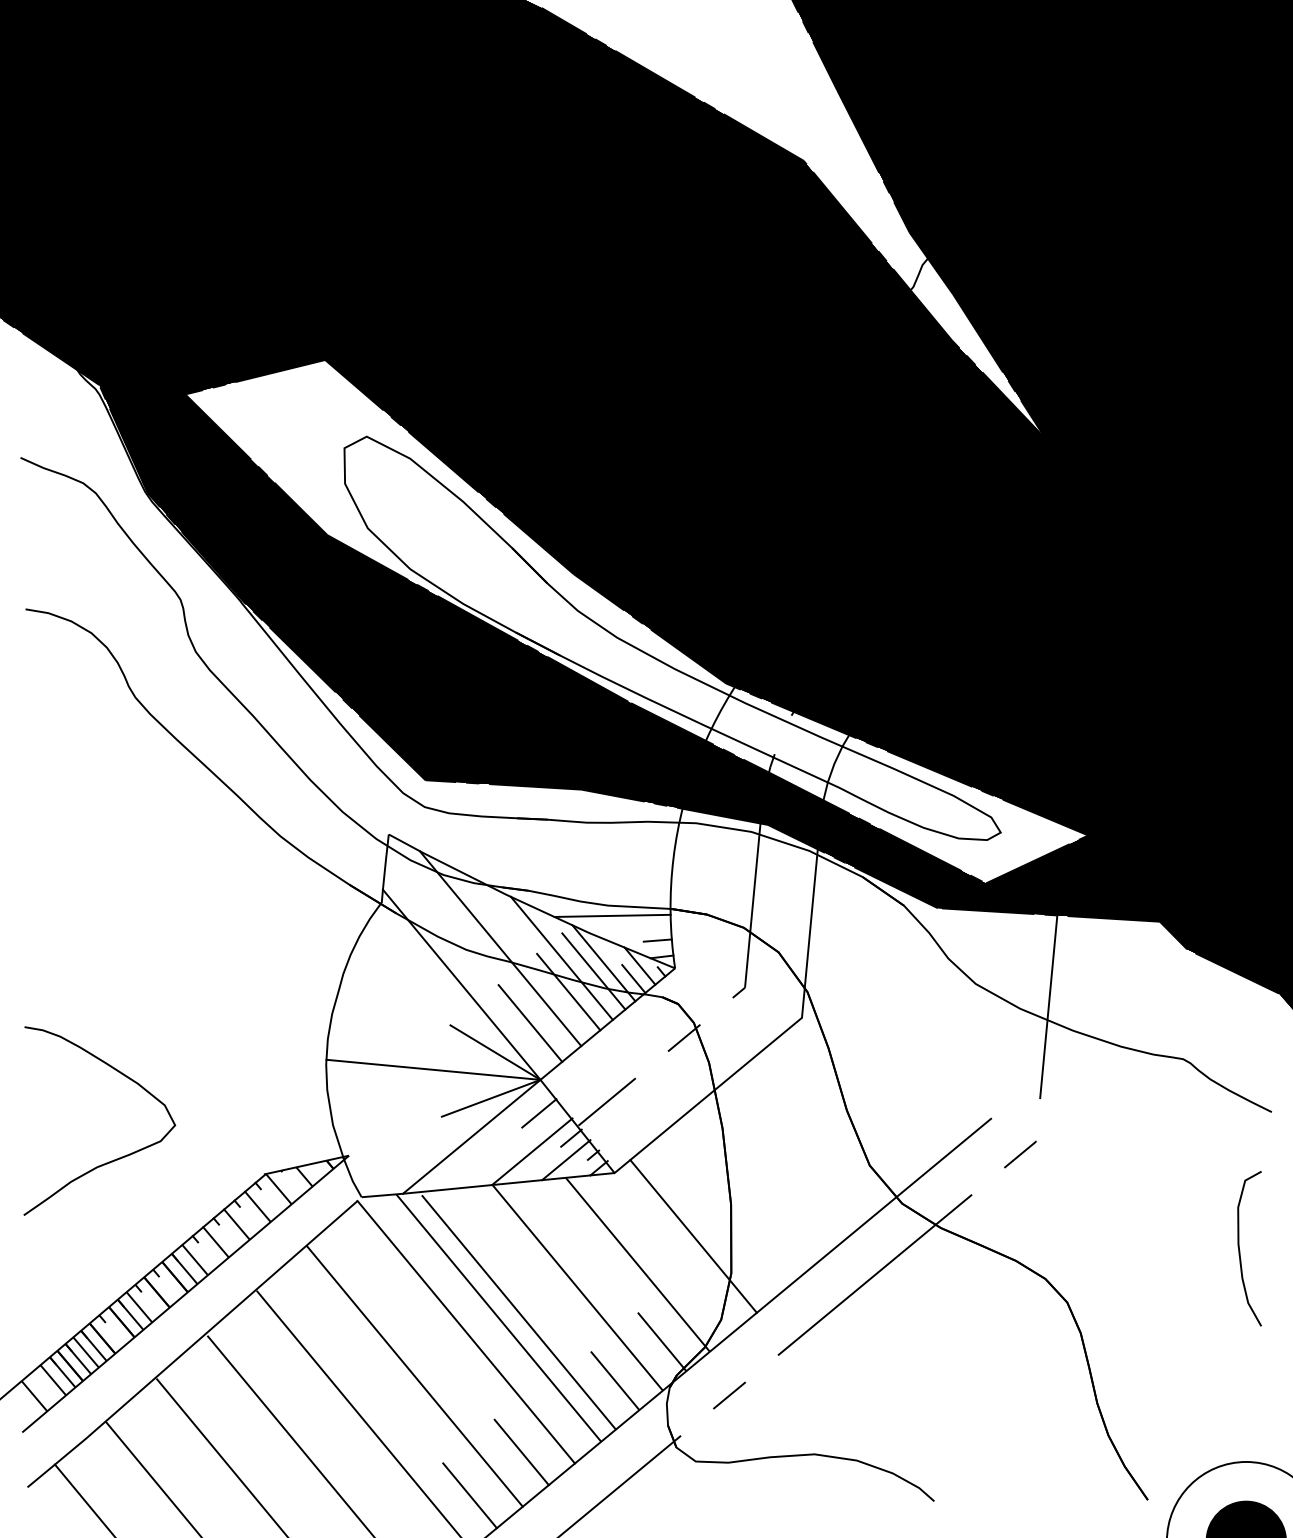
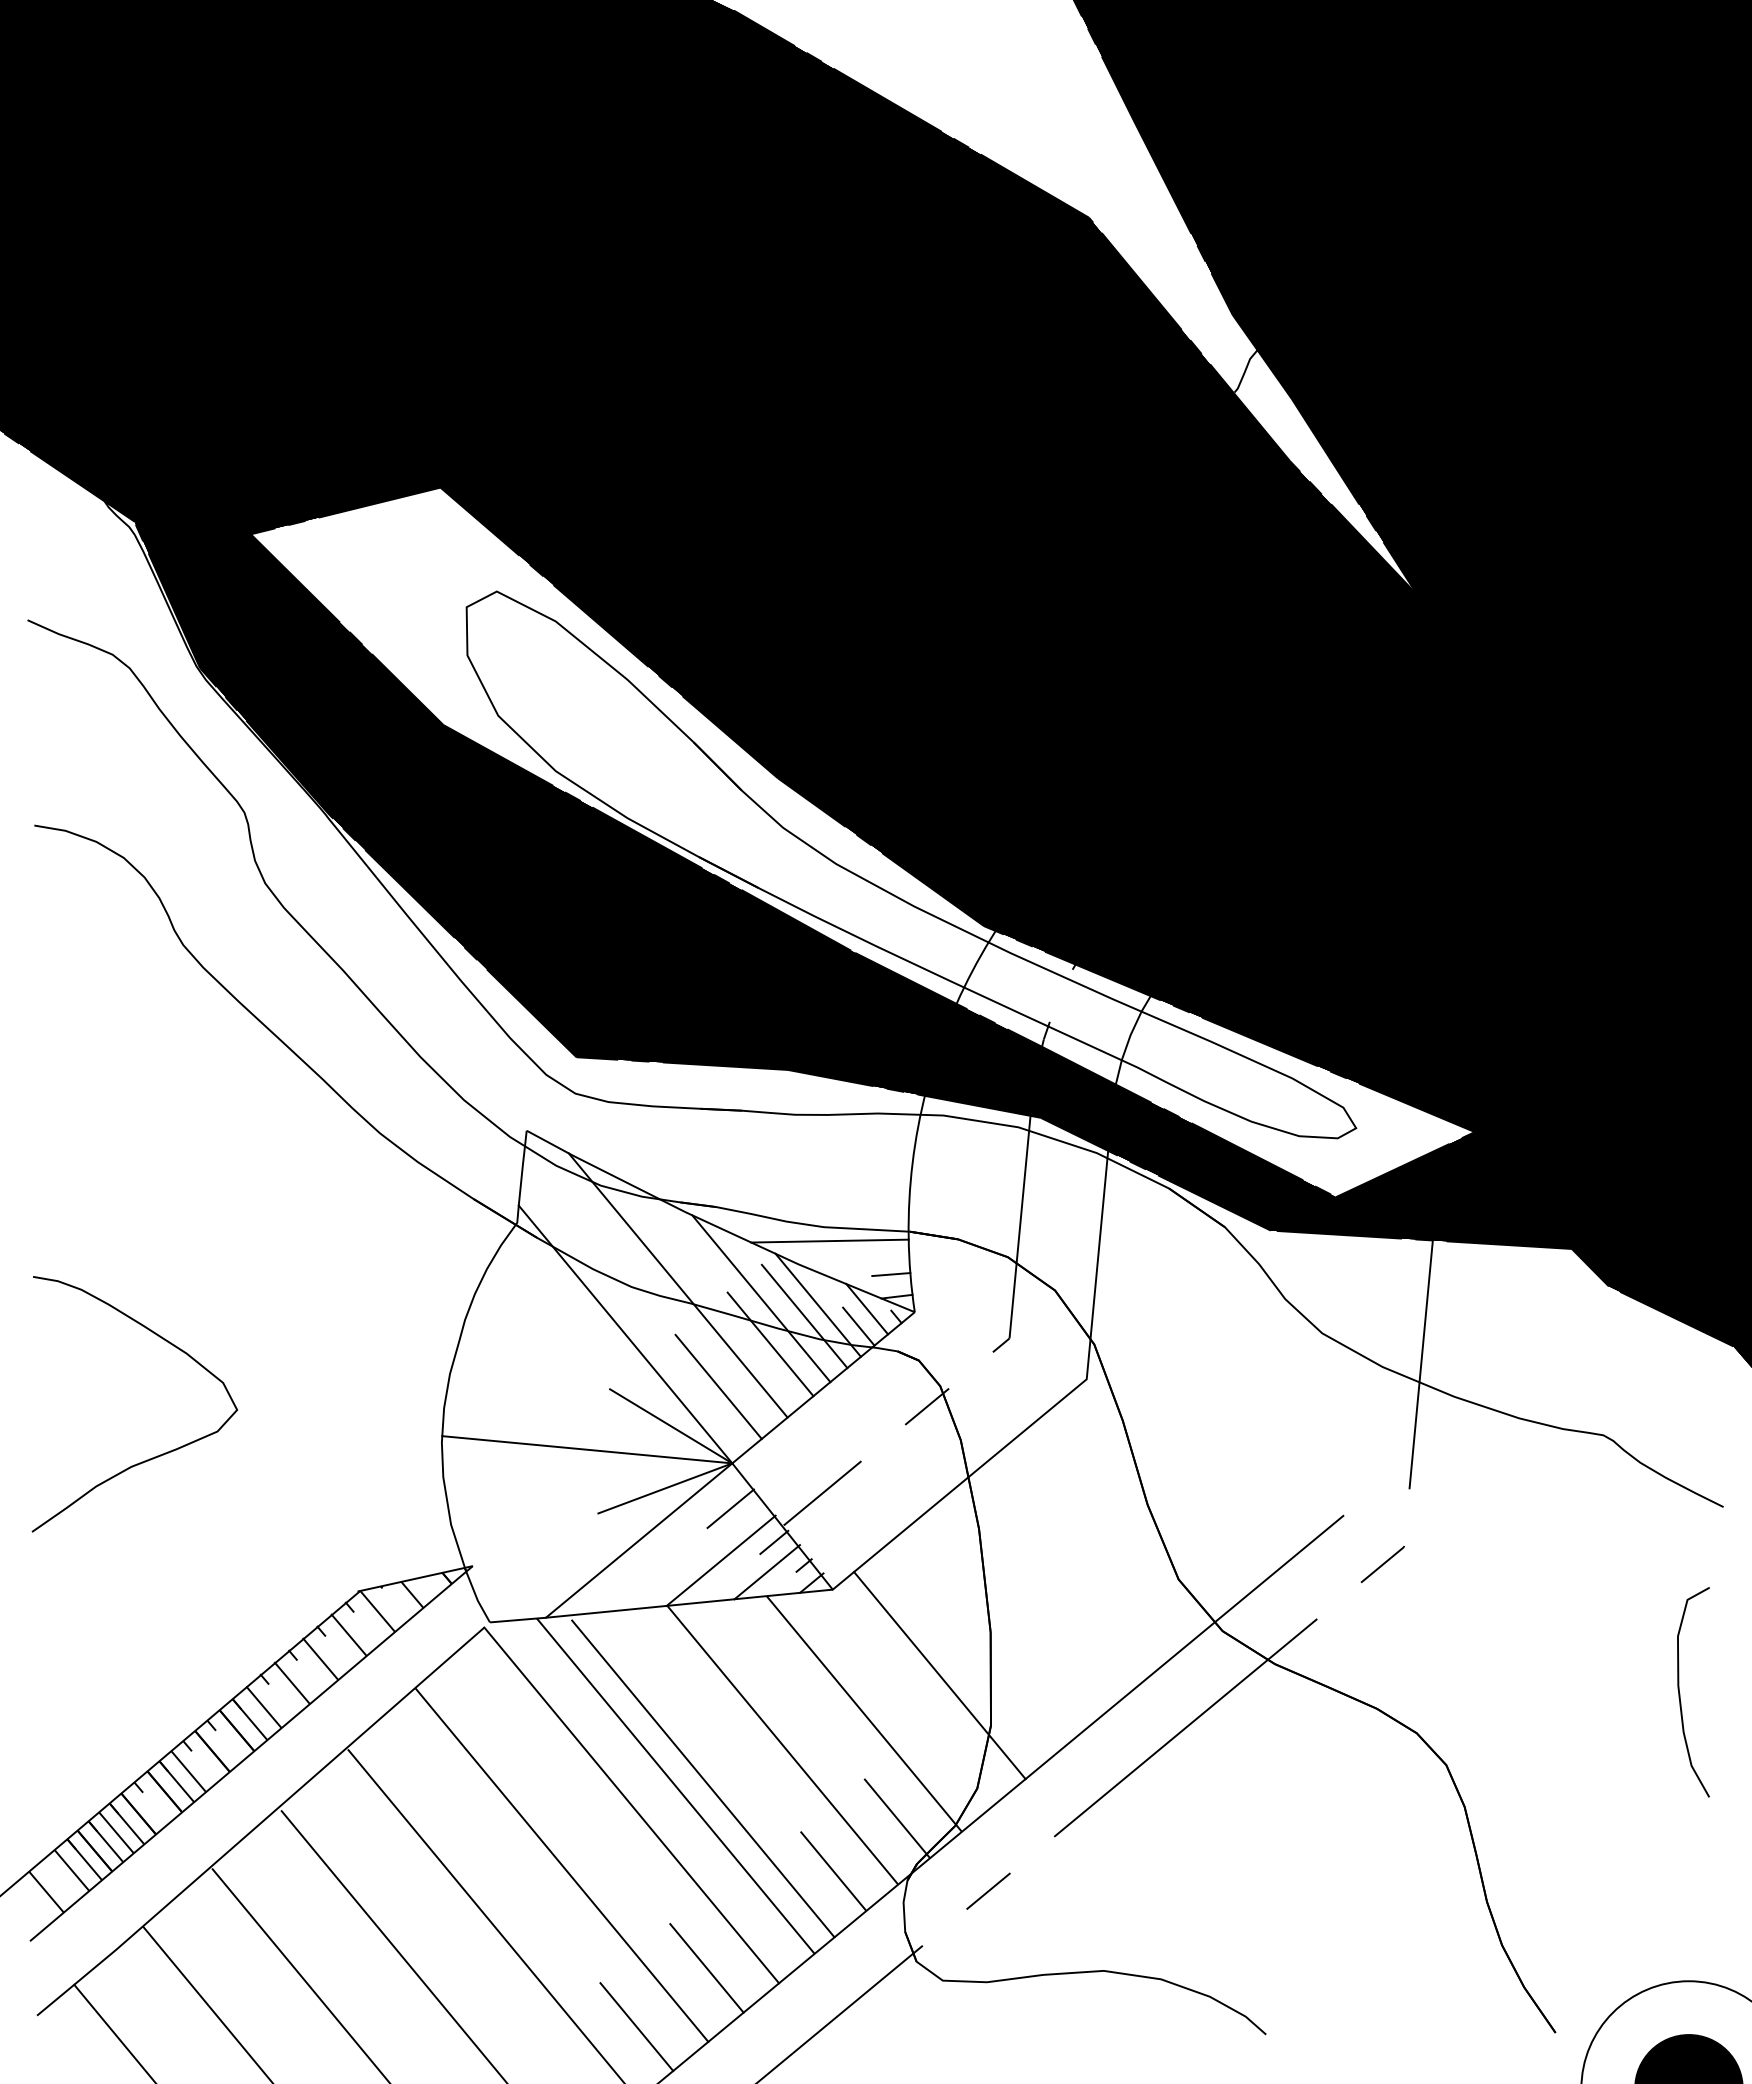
curve: (114, 1159) -> (154, 1456), moved

